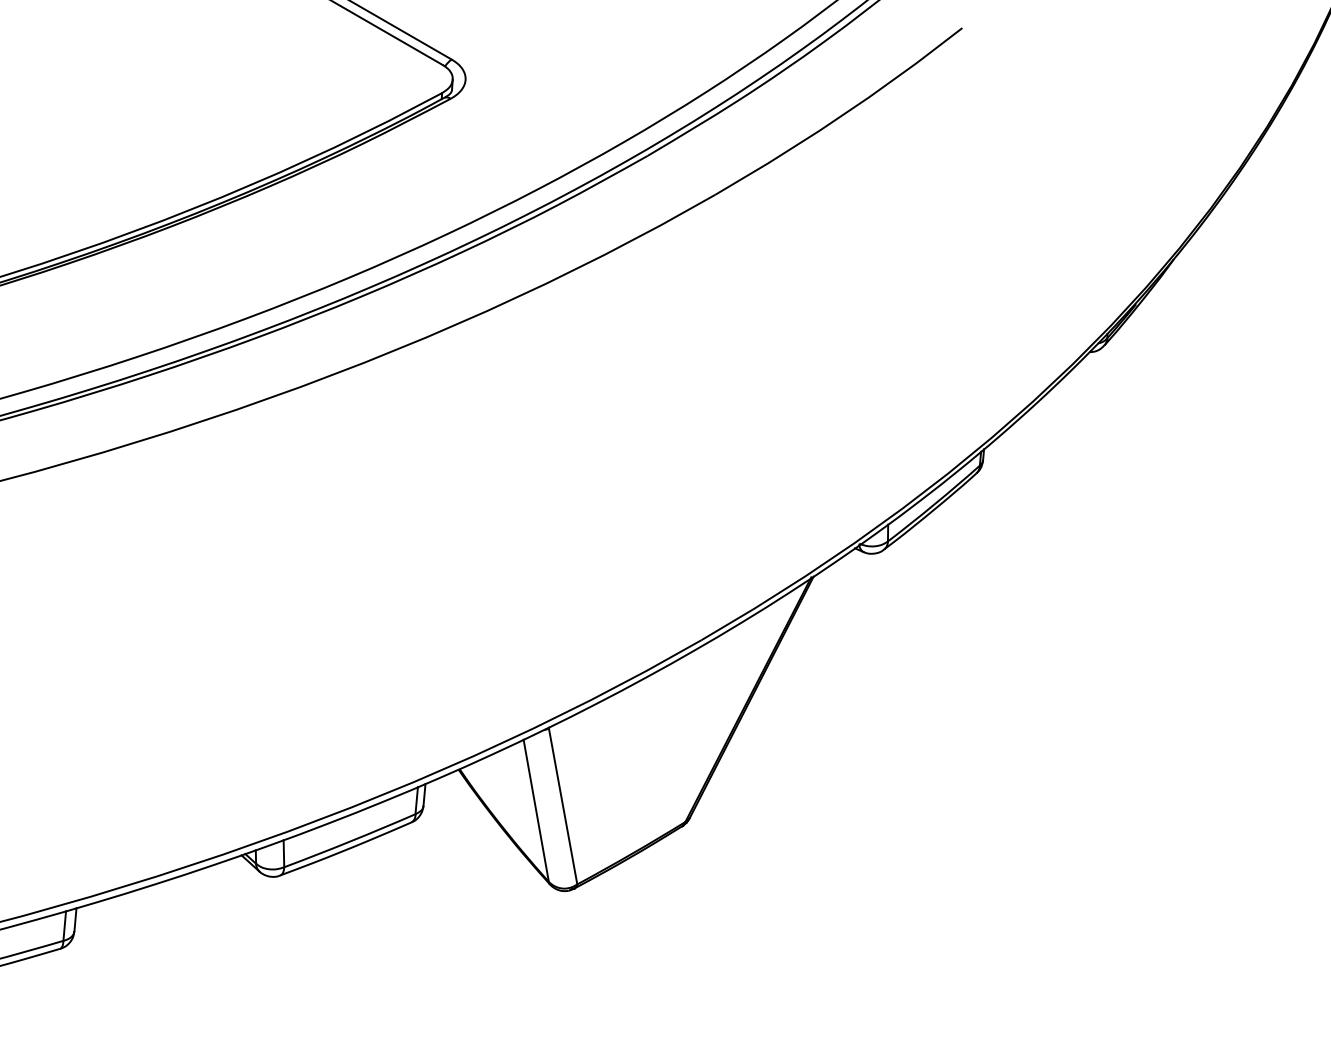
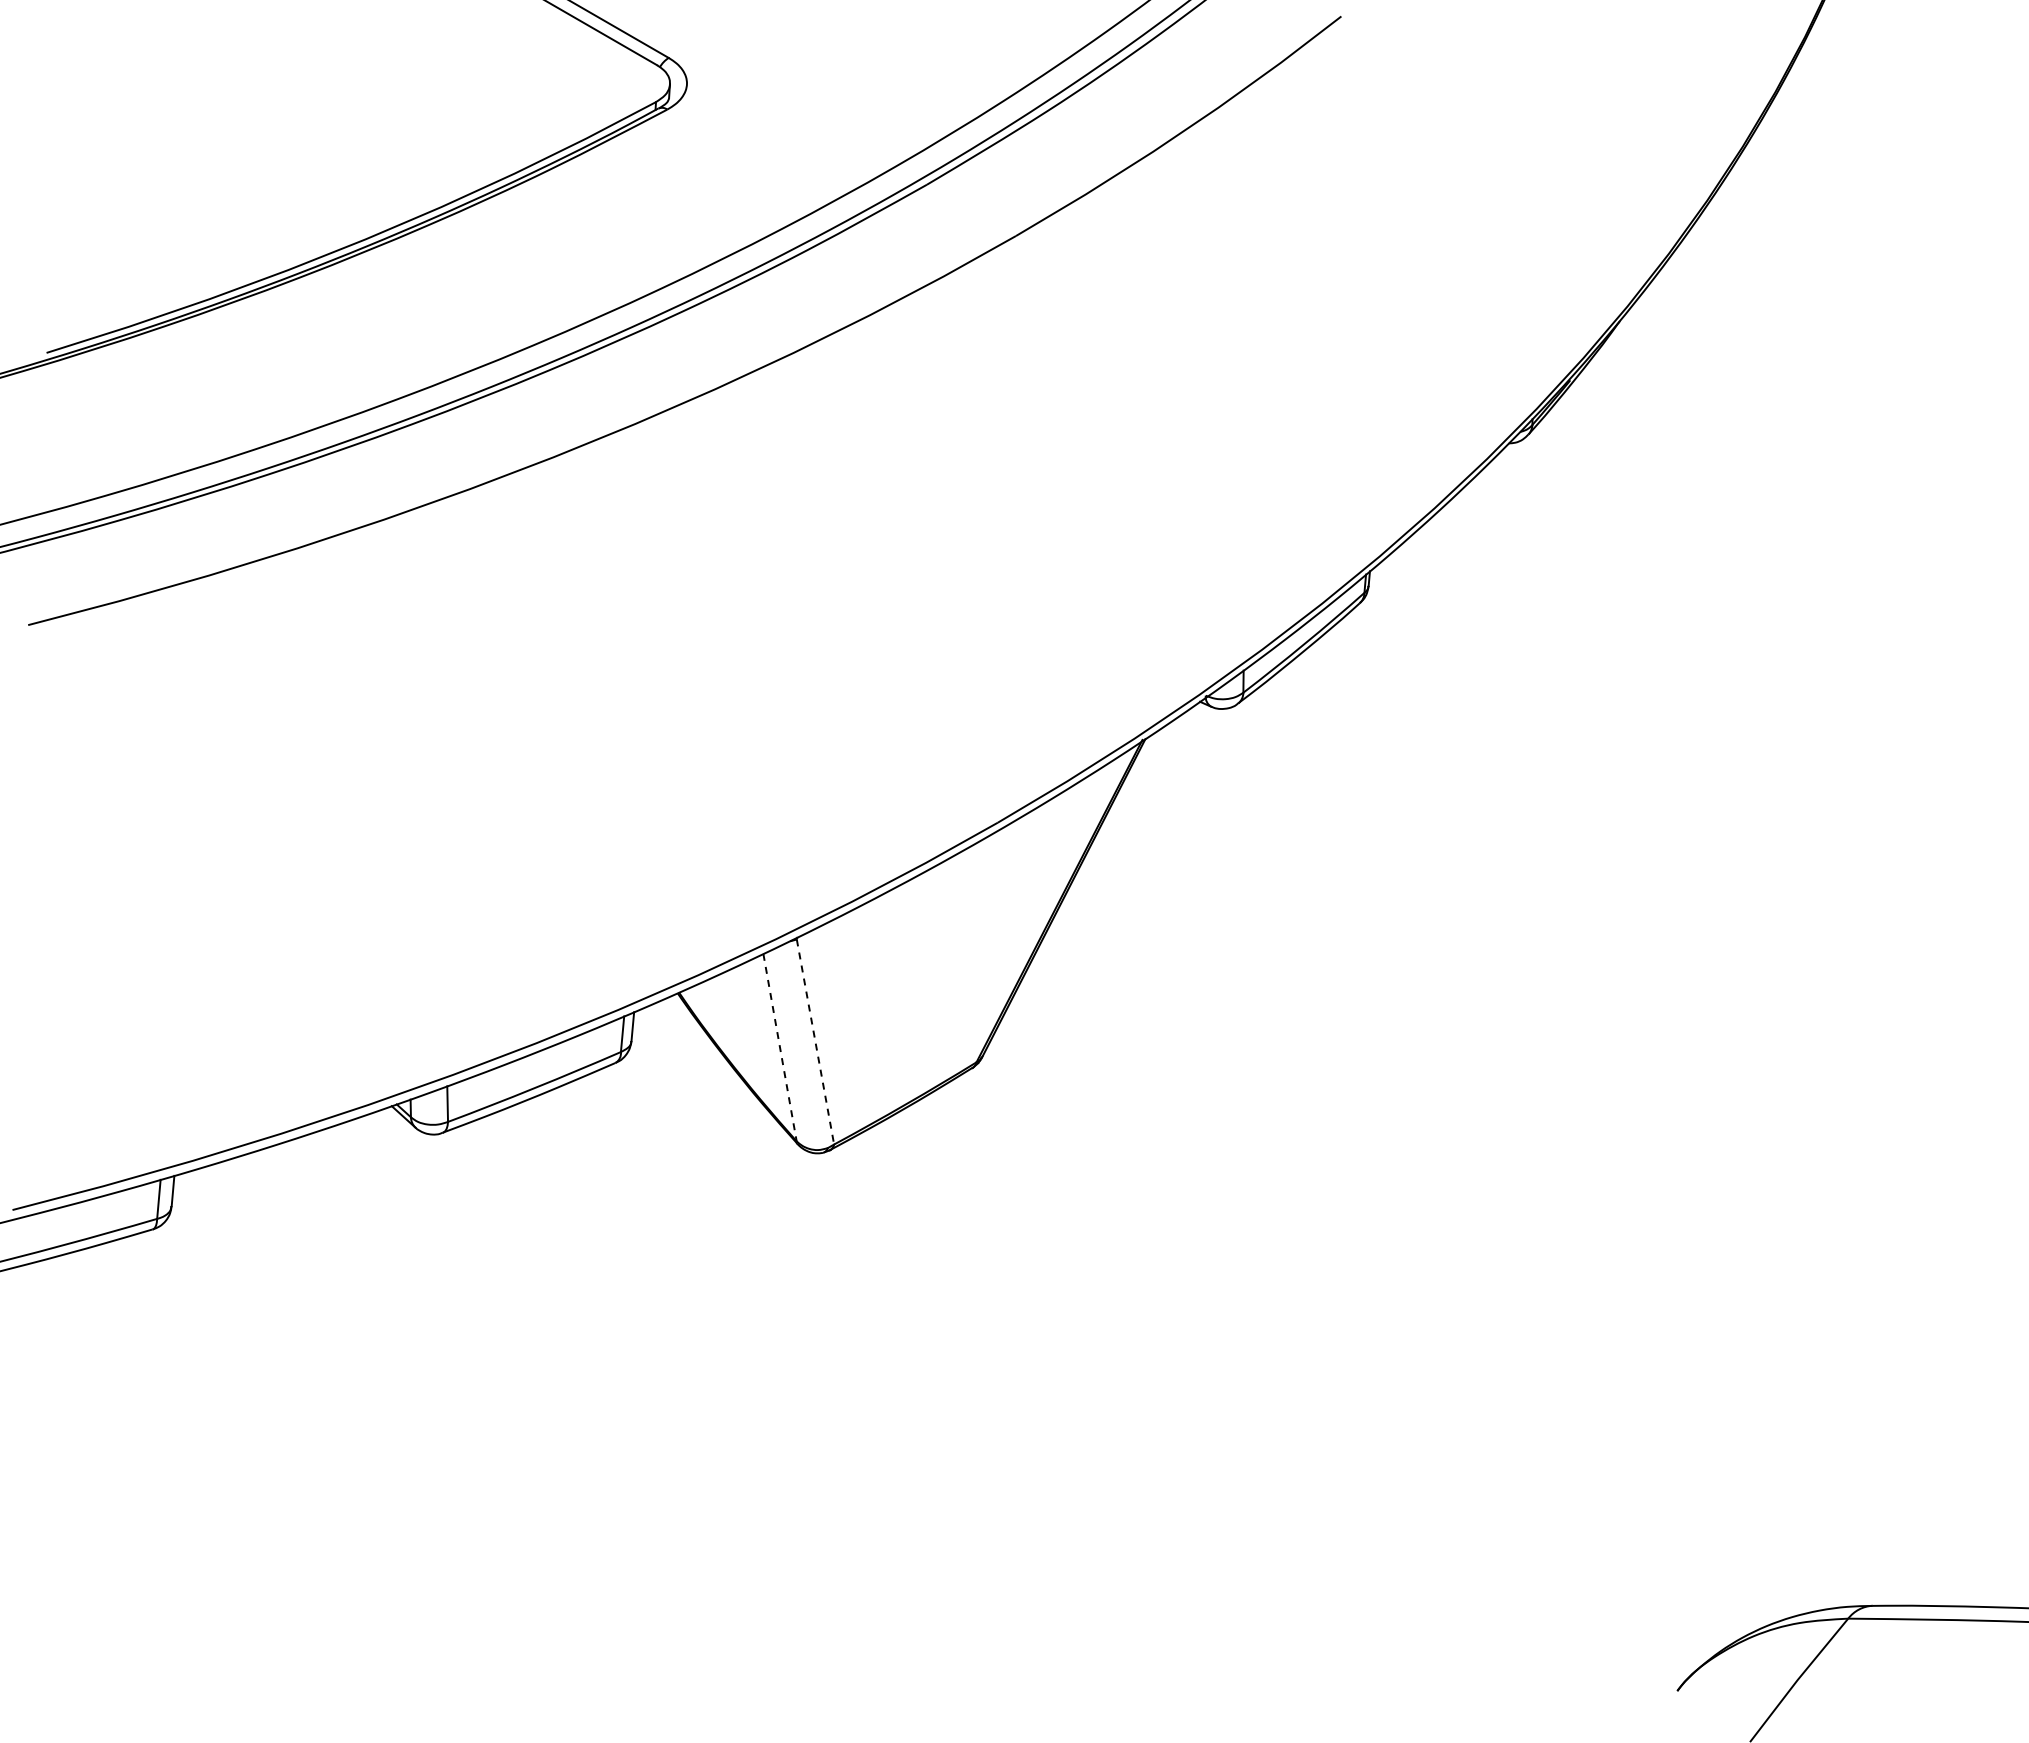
line: (563, 806) -> (815, 1042), solid -> dashed
line: (536, 811) -> (780, 1048), solid -> dashed

